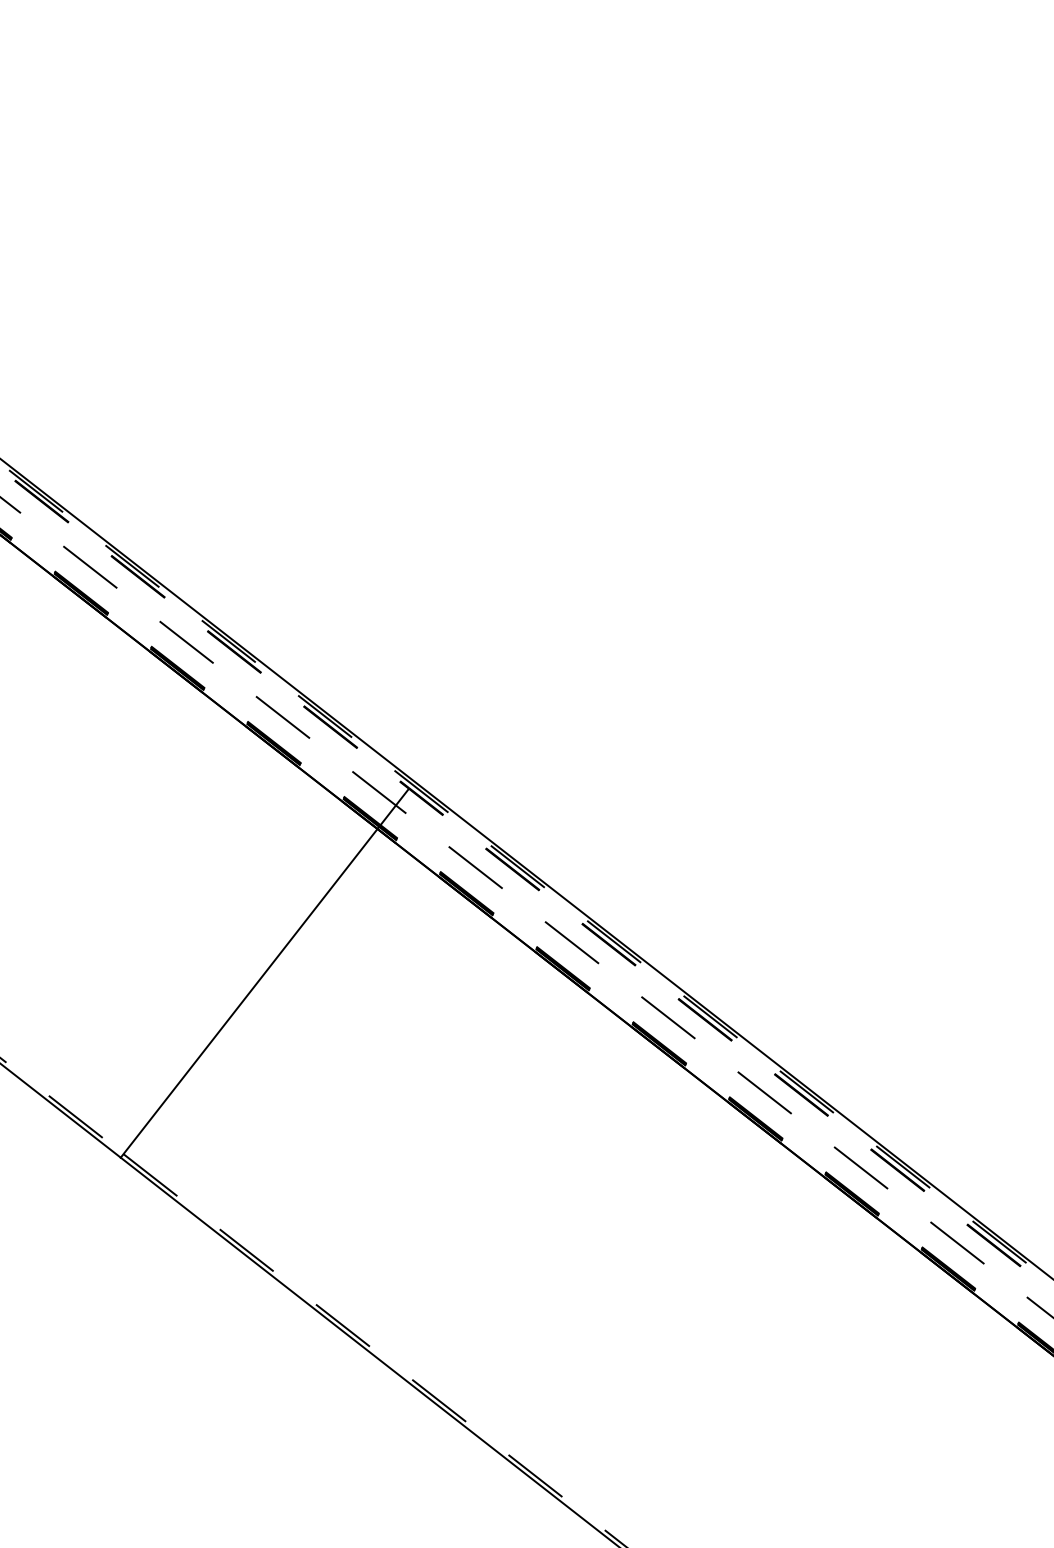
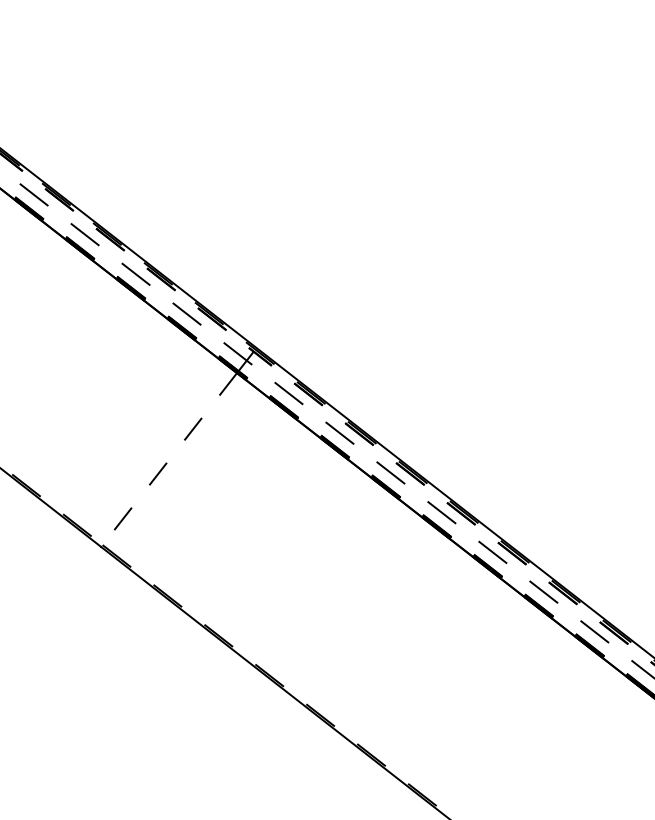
line: (247, 994) -> (168, 460), solid -> dashed

